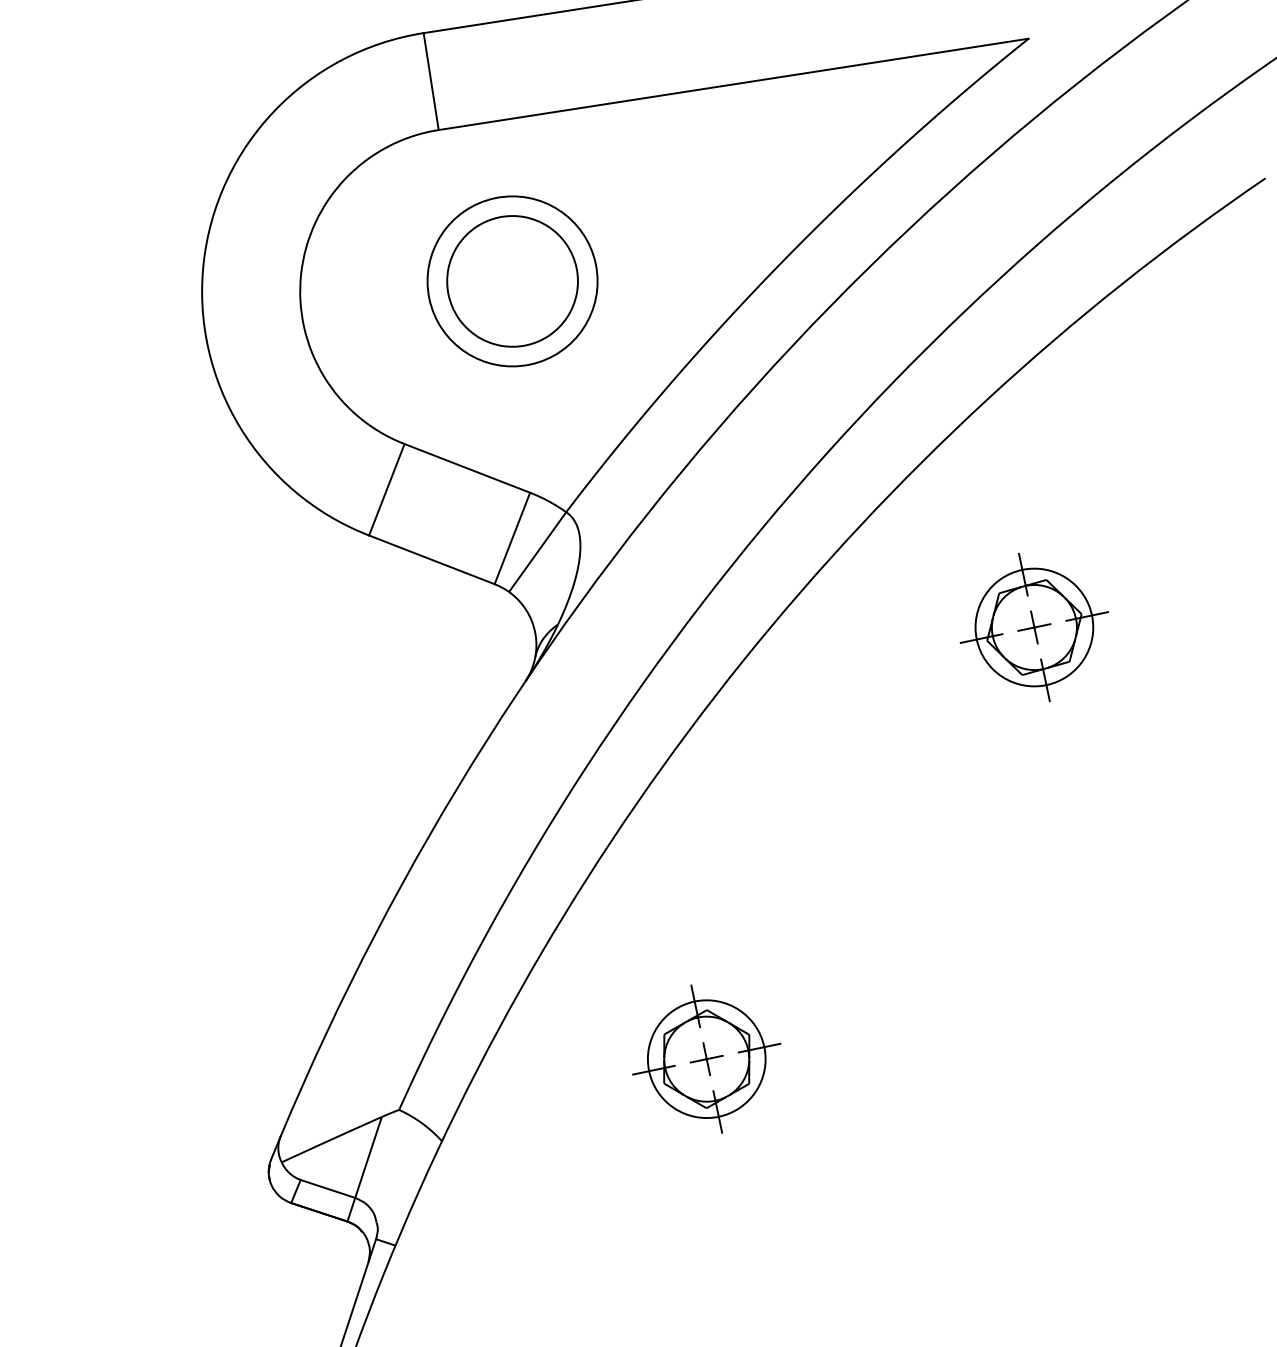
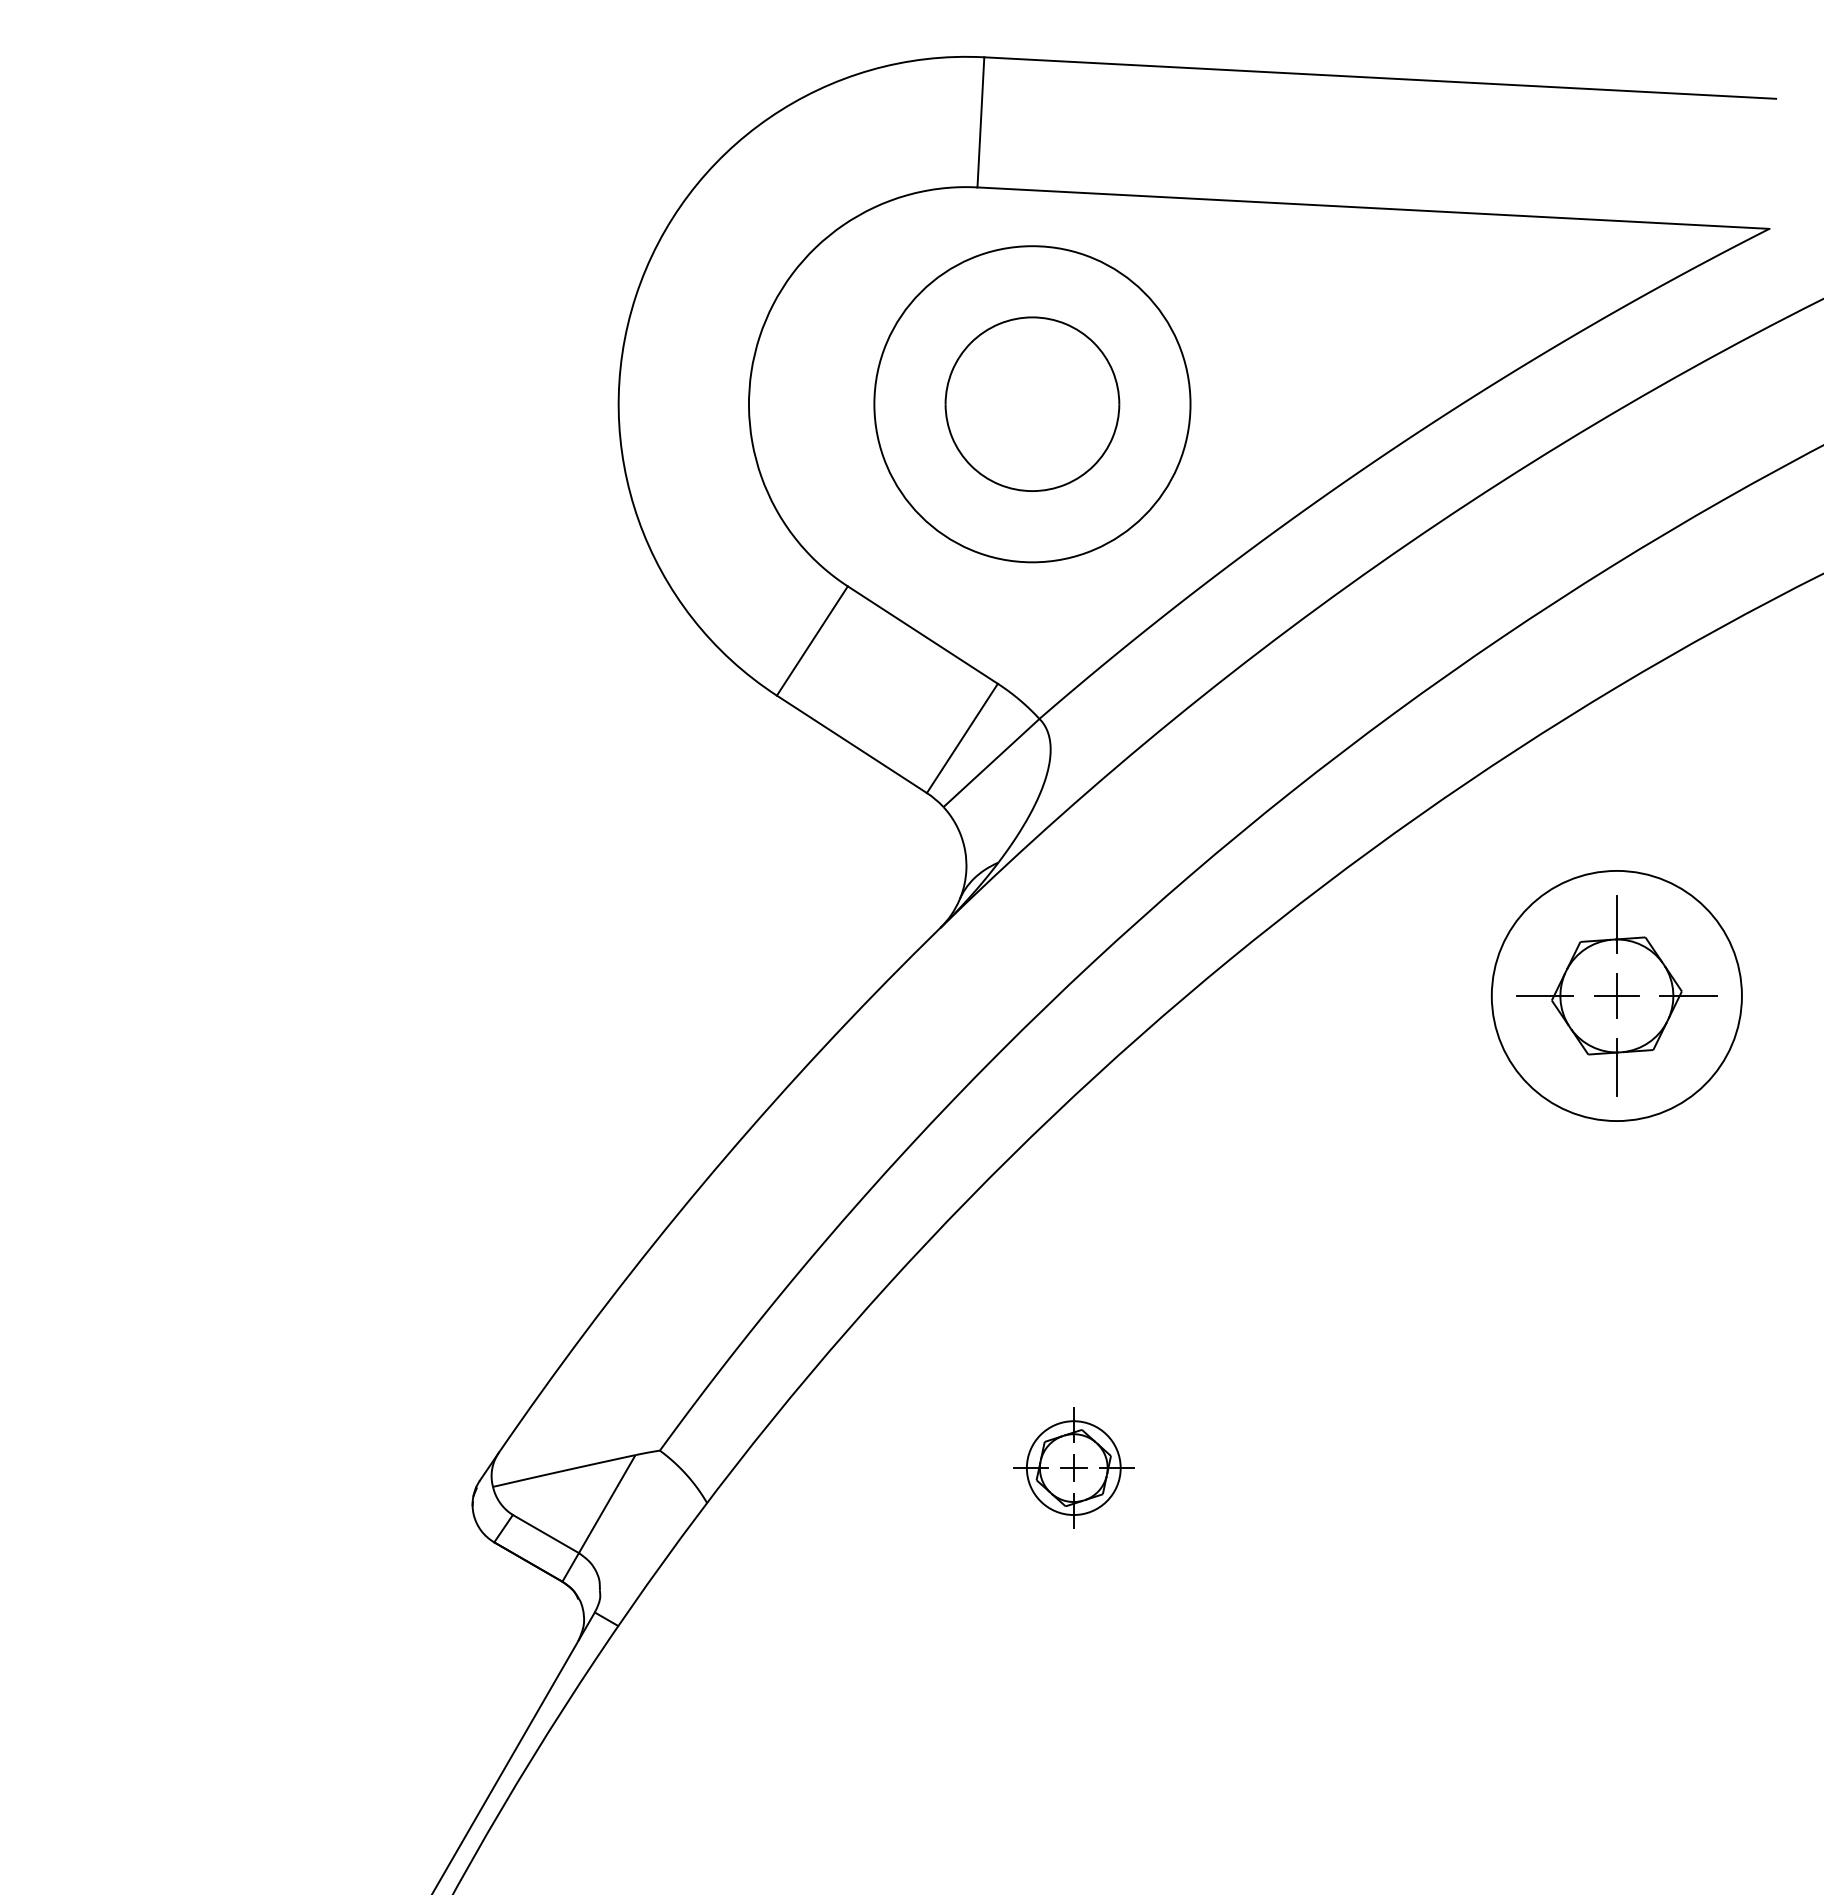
circle: (512, 281) -> (1032, 404), size x1.4
circle: (1034, 627) -> (1616, 995), size x1.6
part: (706, 1058) -> (1073, 1467), size x0.6

